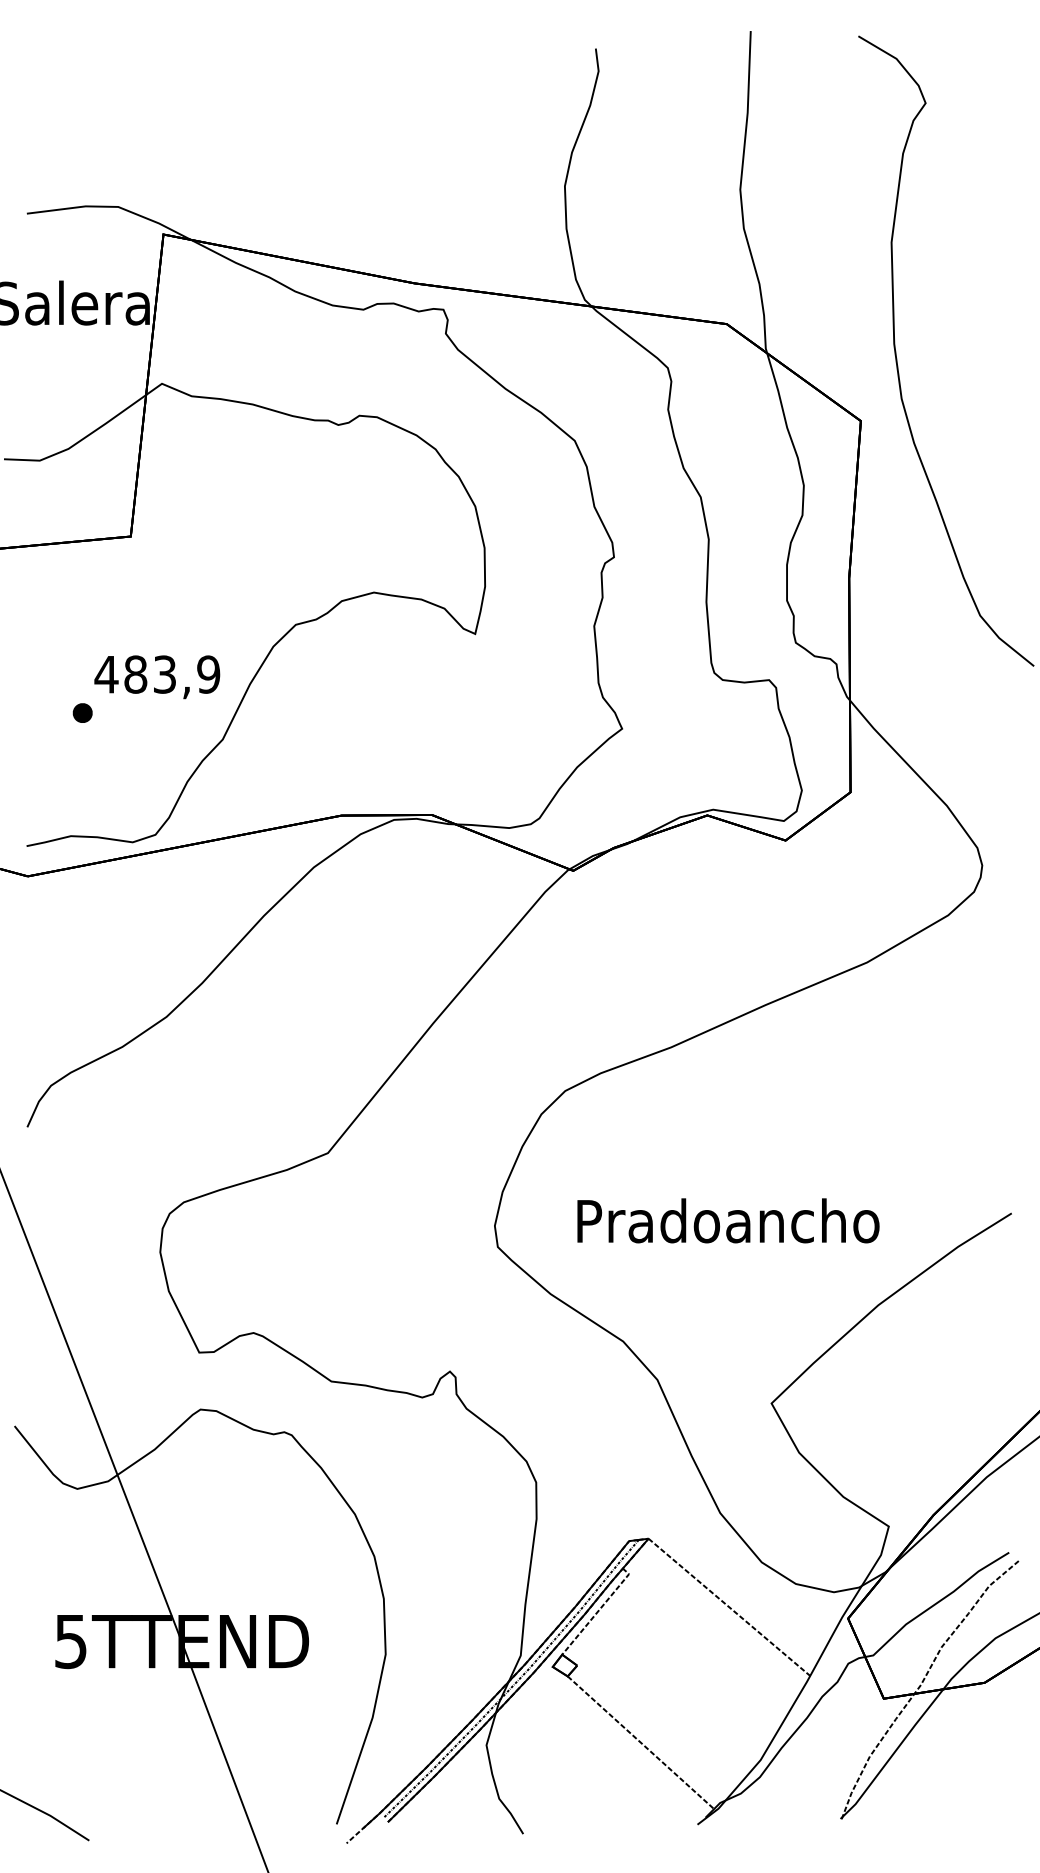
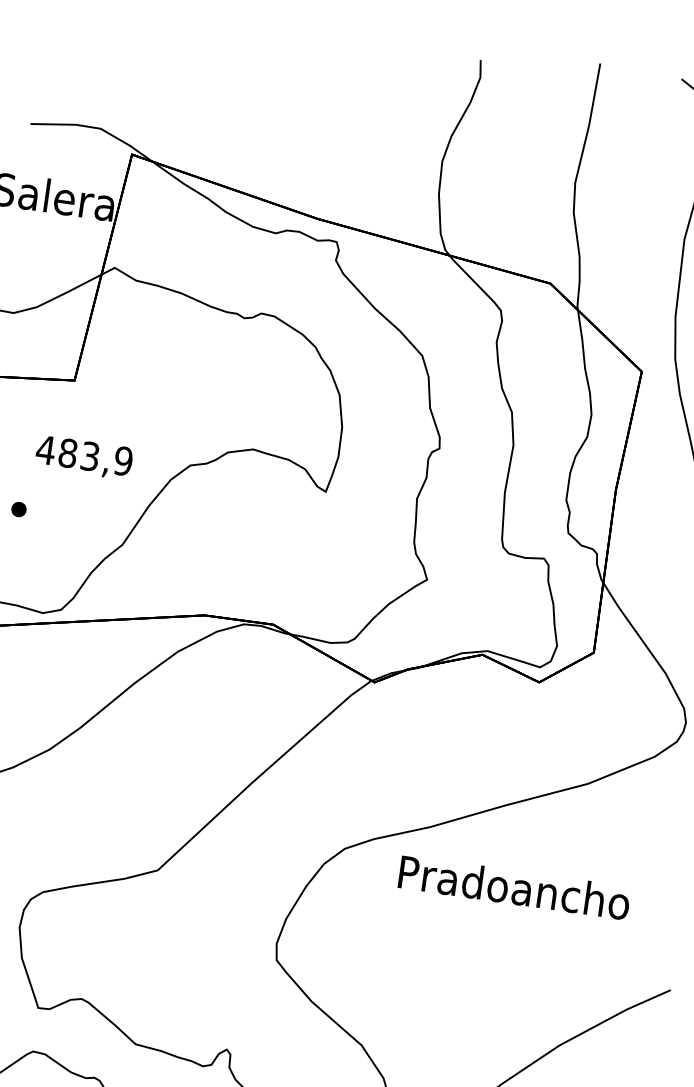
text: (157, 677) -> (84, 457), moved
text: (728, 1220) -> (514, 887), moved

